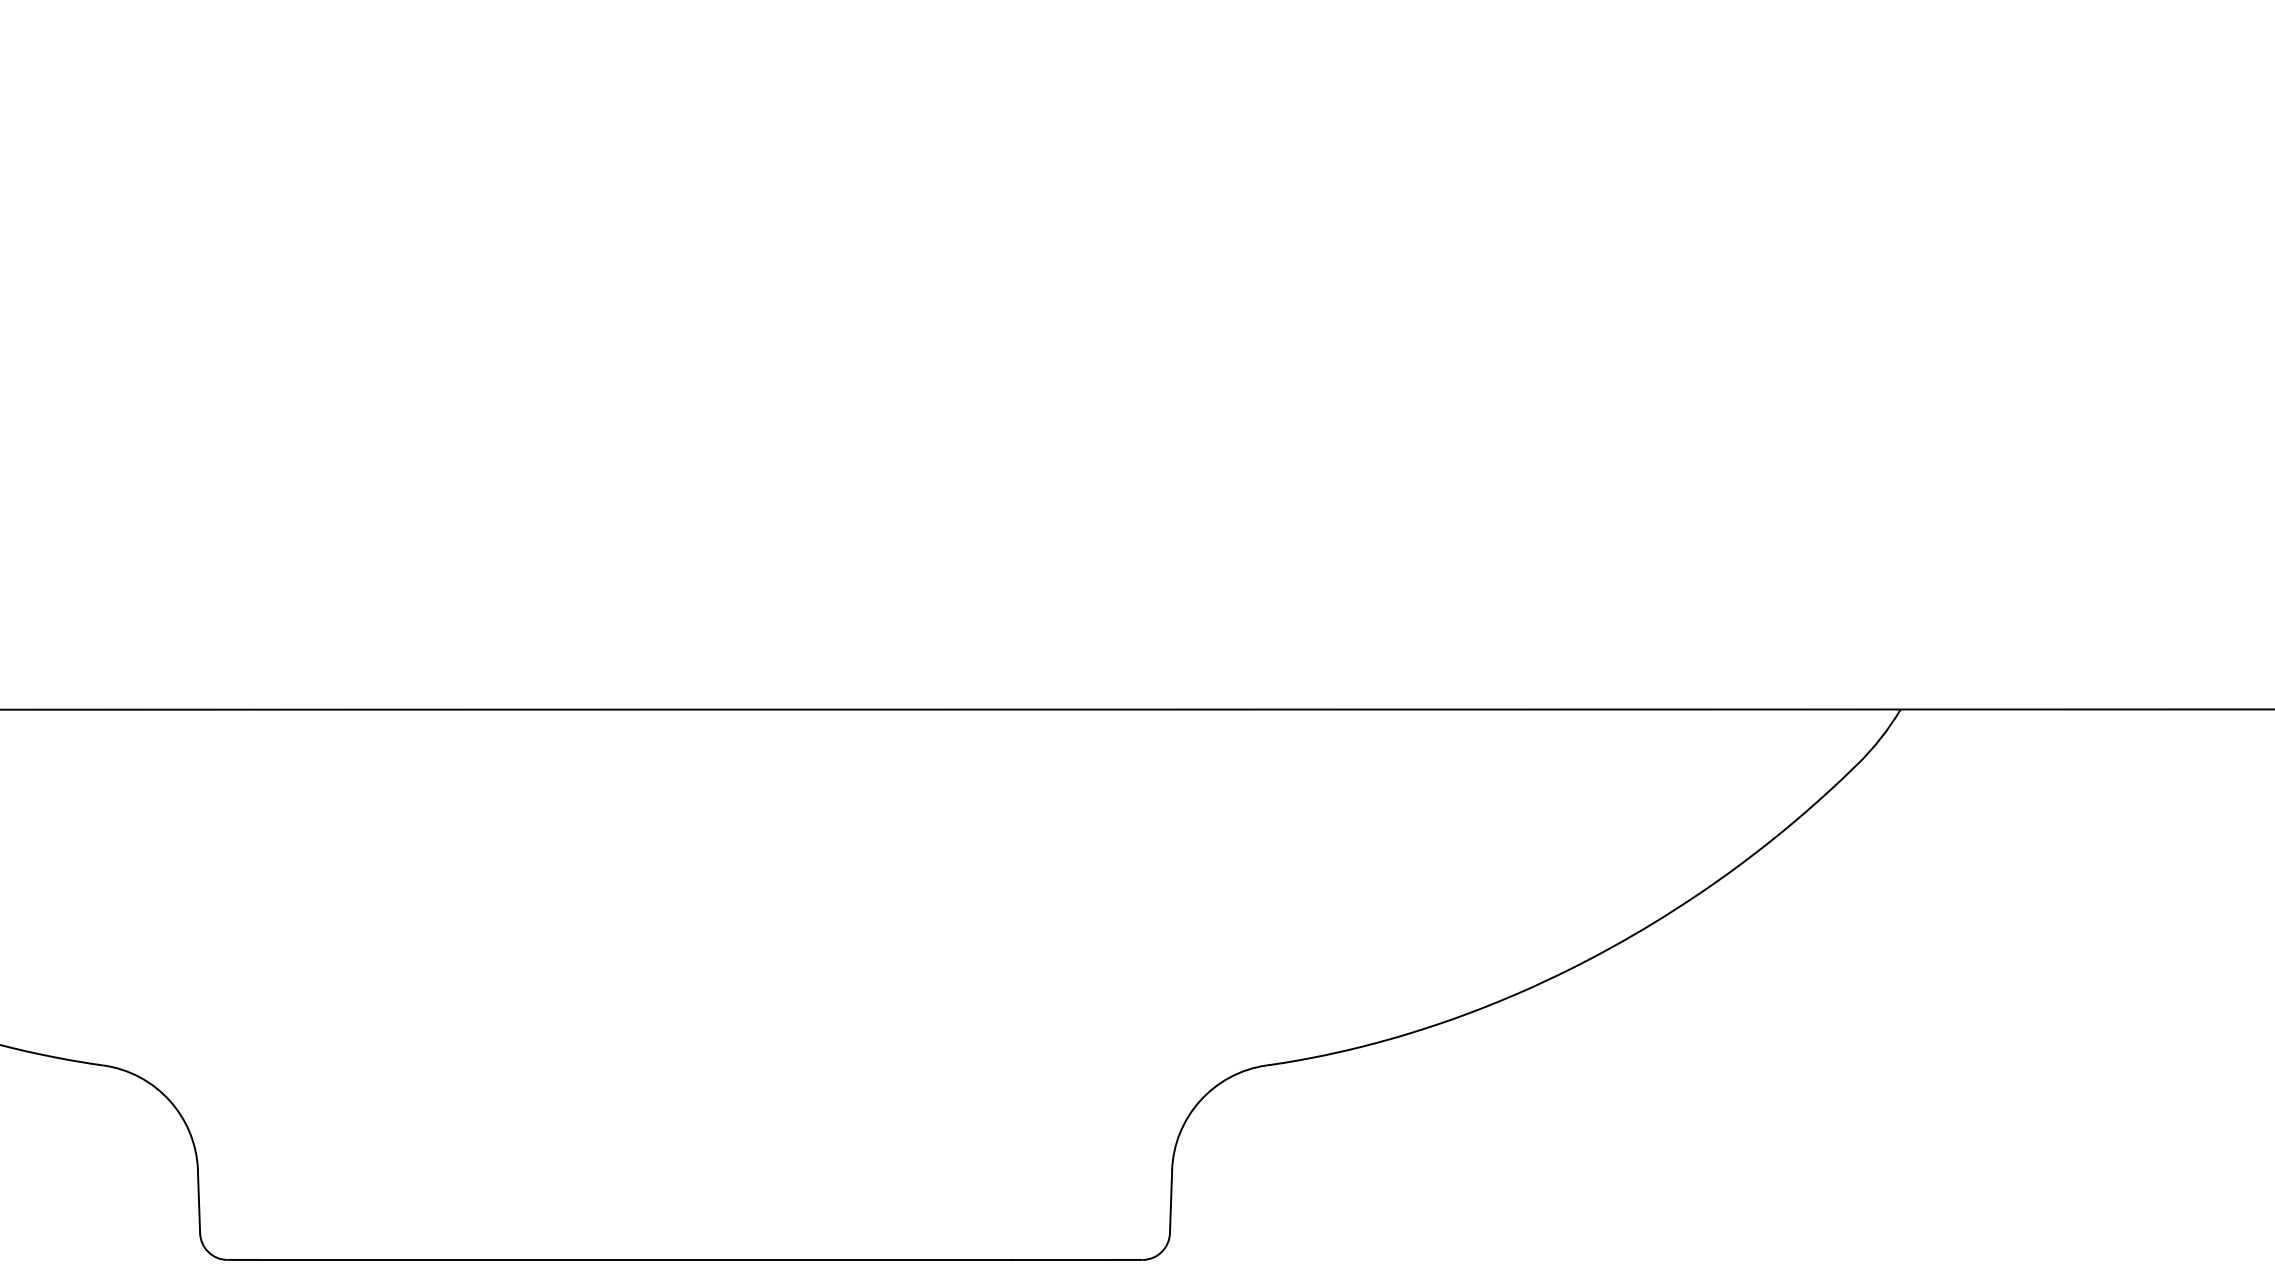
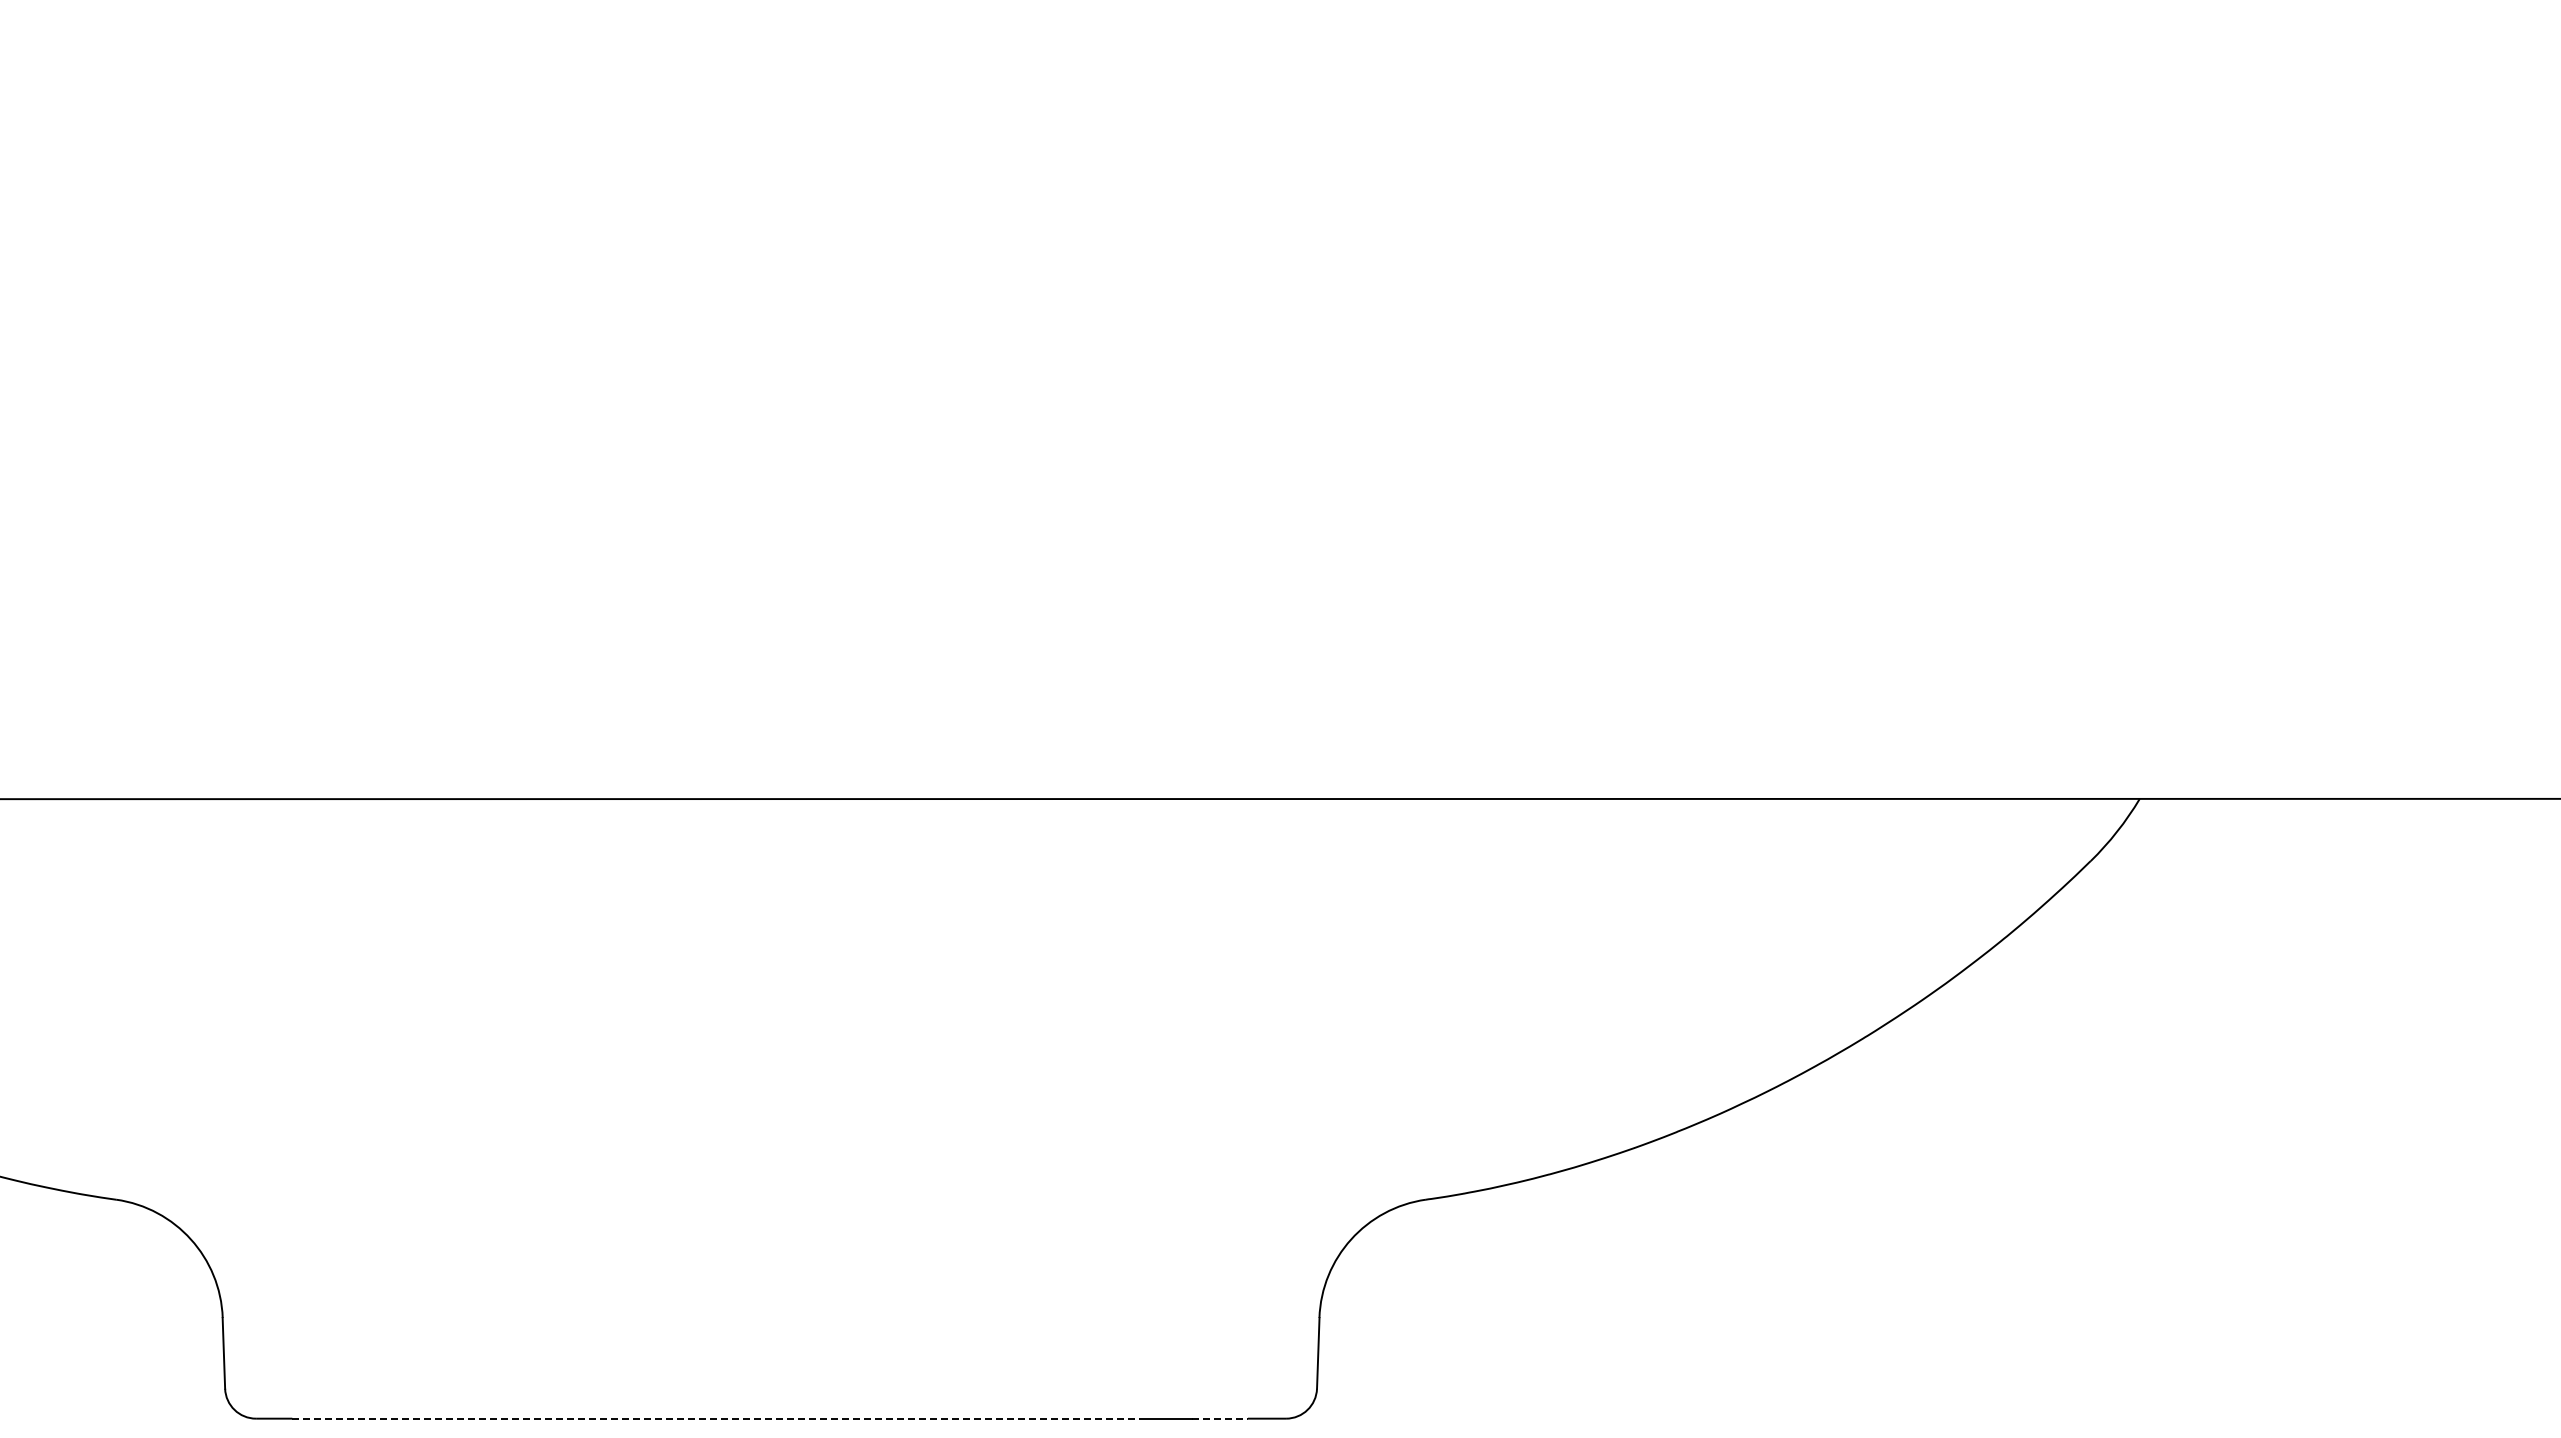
line: (636, 1259) -> (716, 1418), solid -> dashed
line: (1084, 1259) -> (1220, 1418), solid -> dashed

